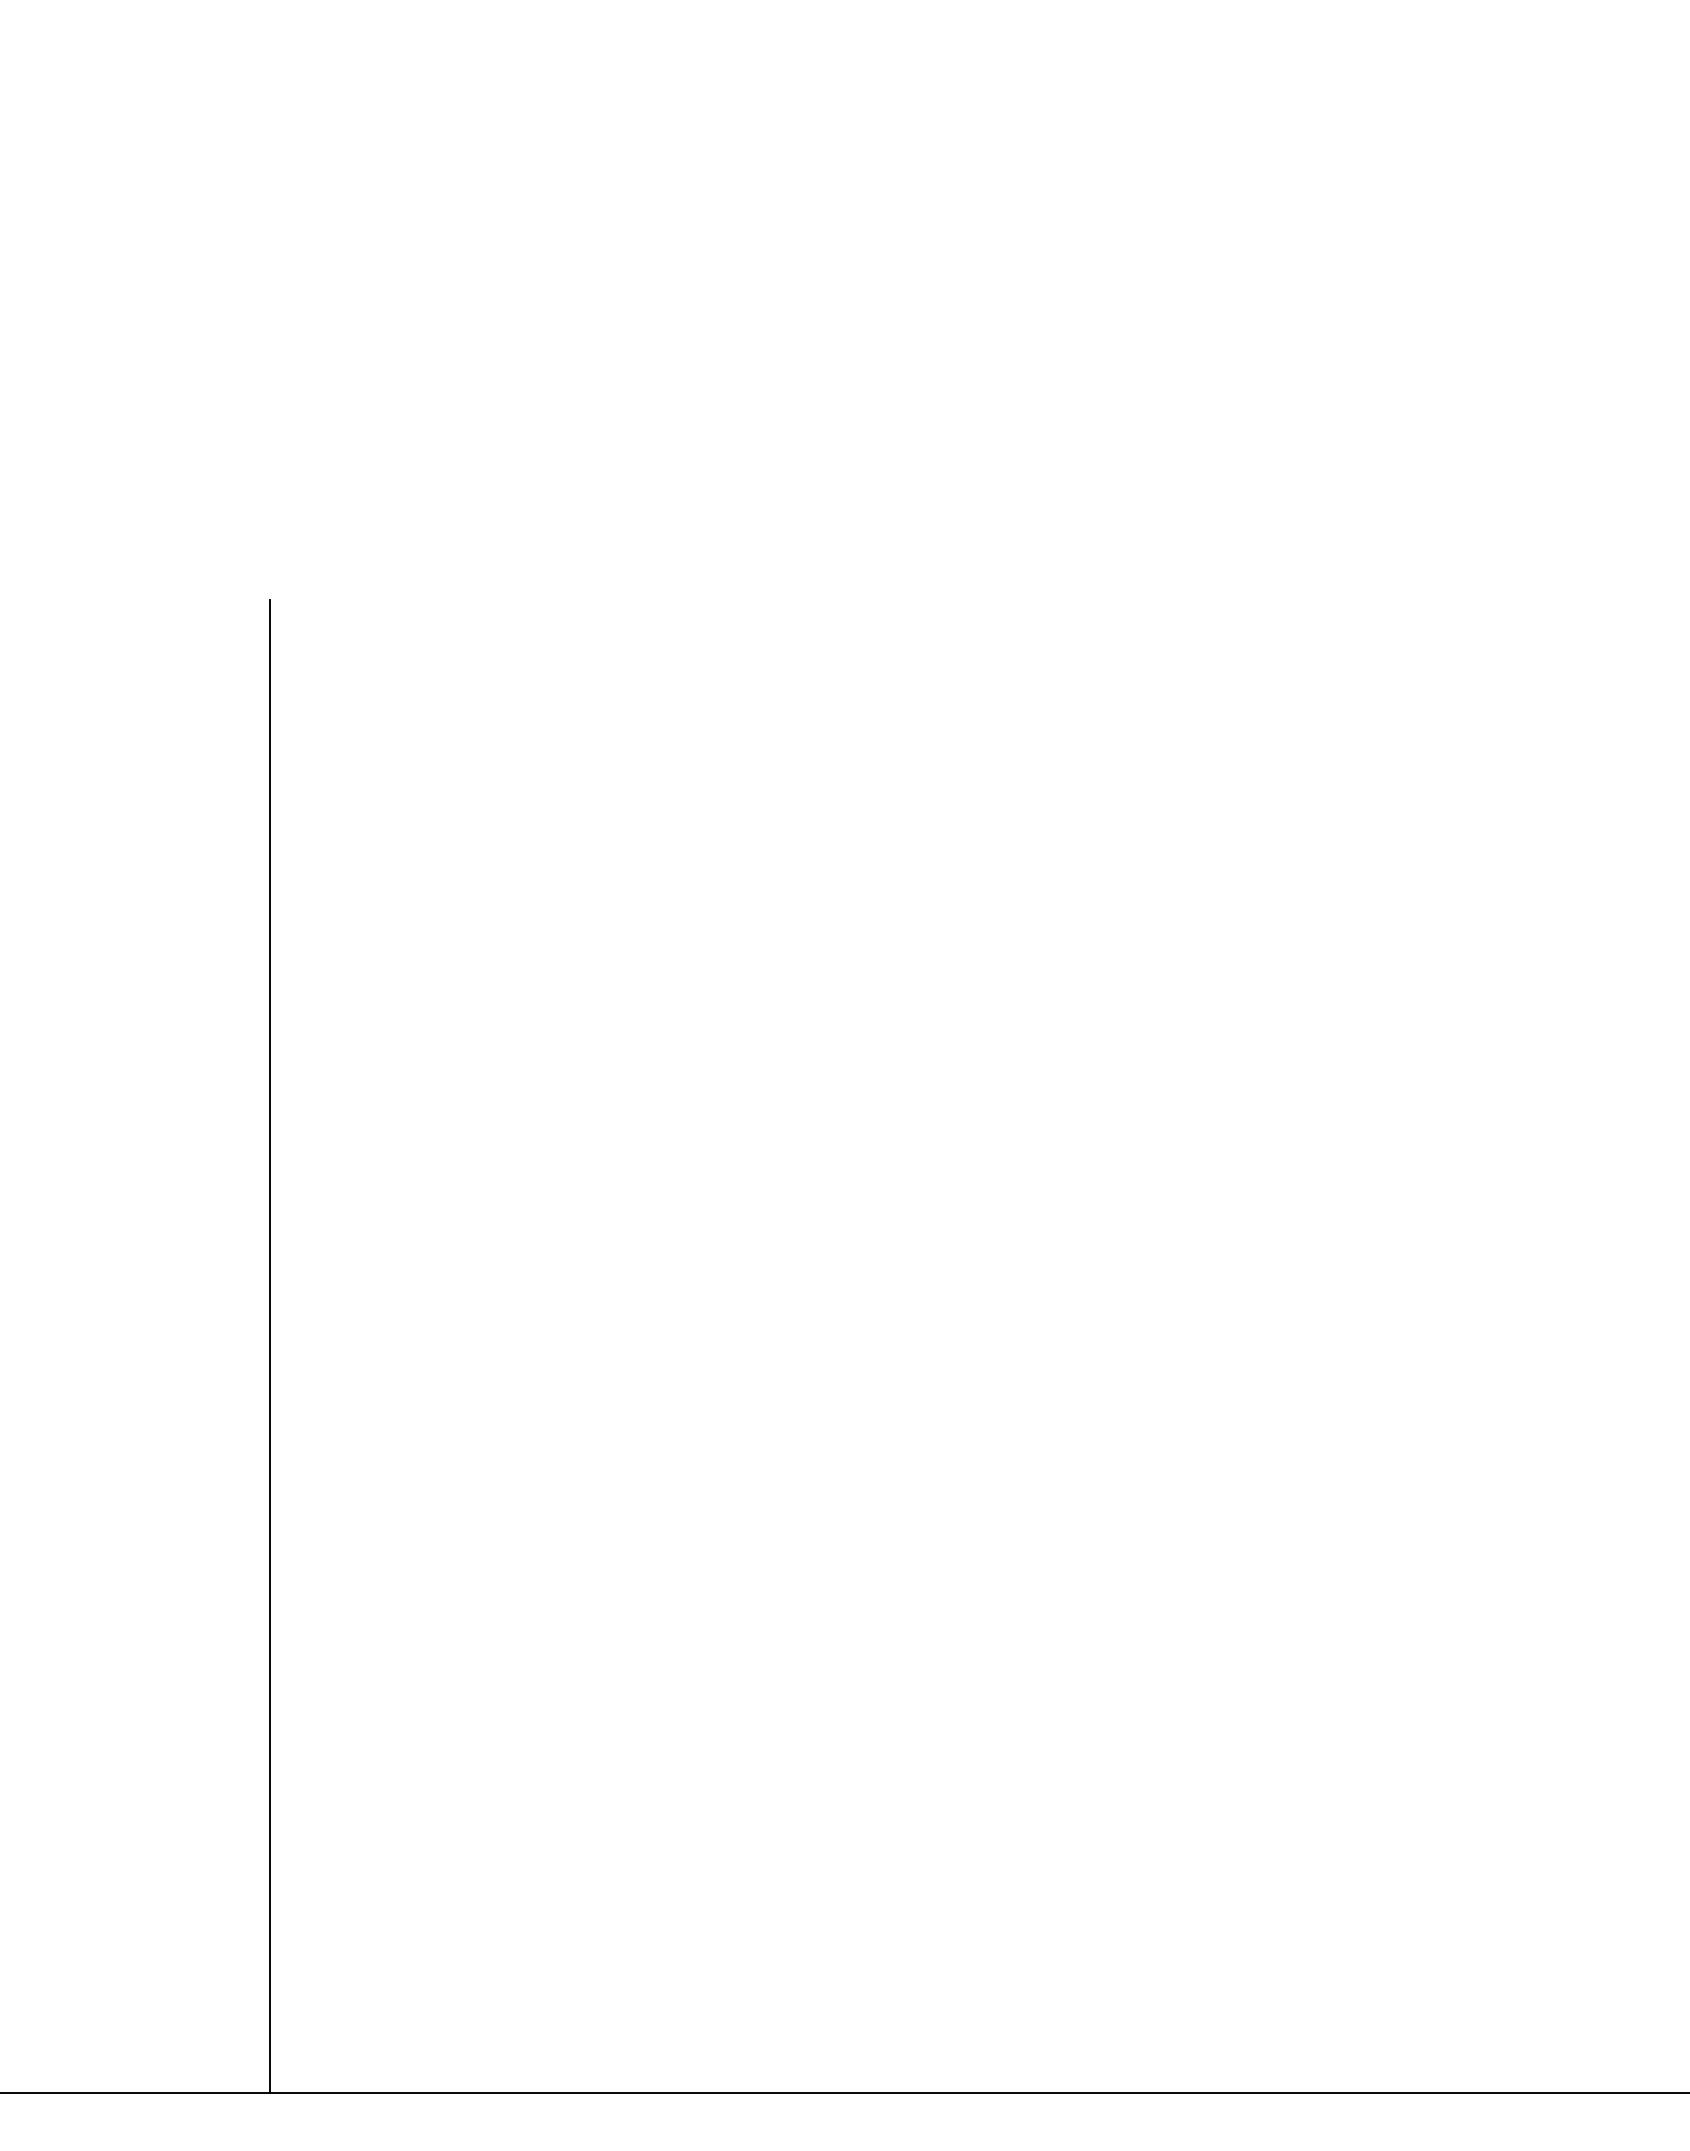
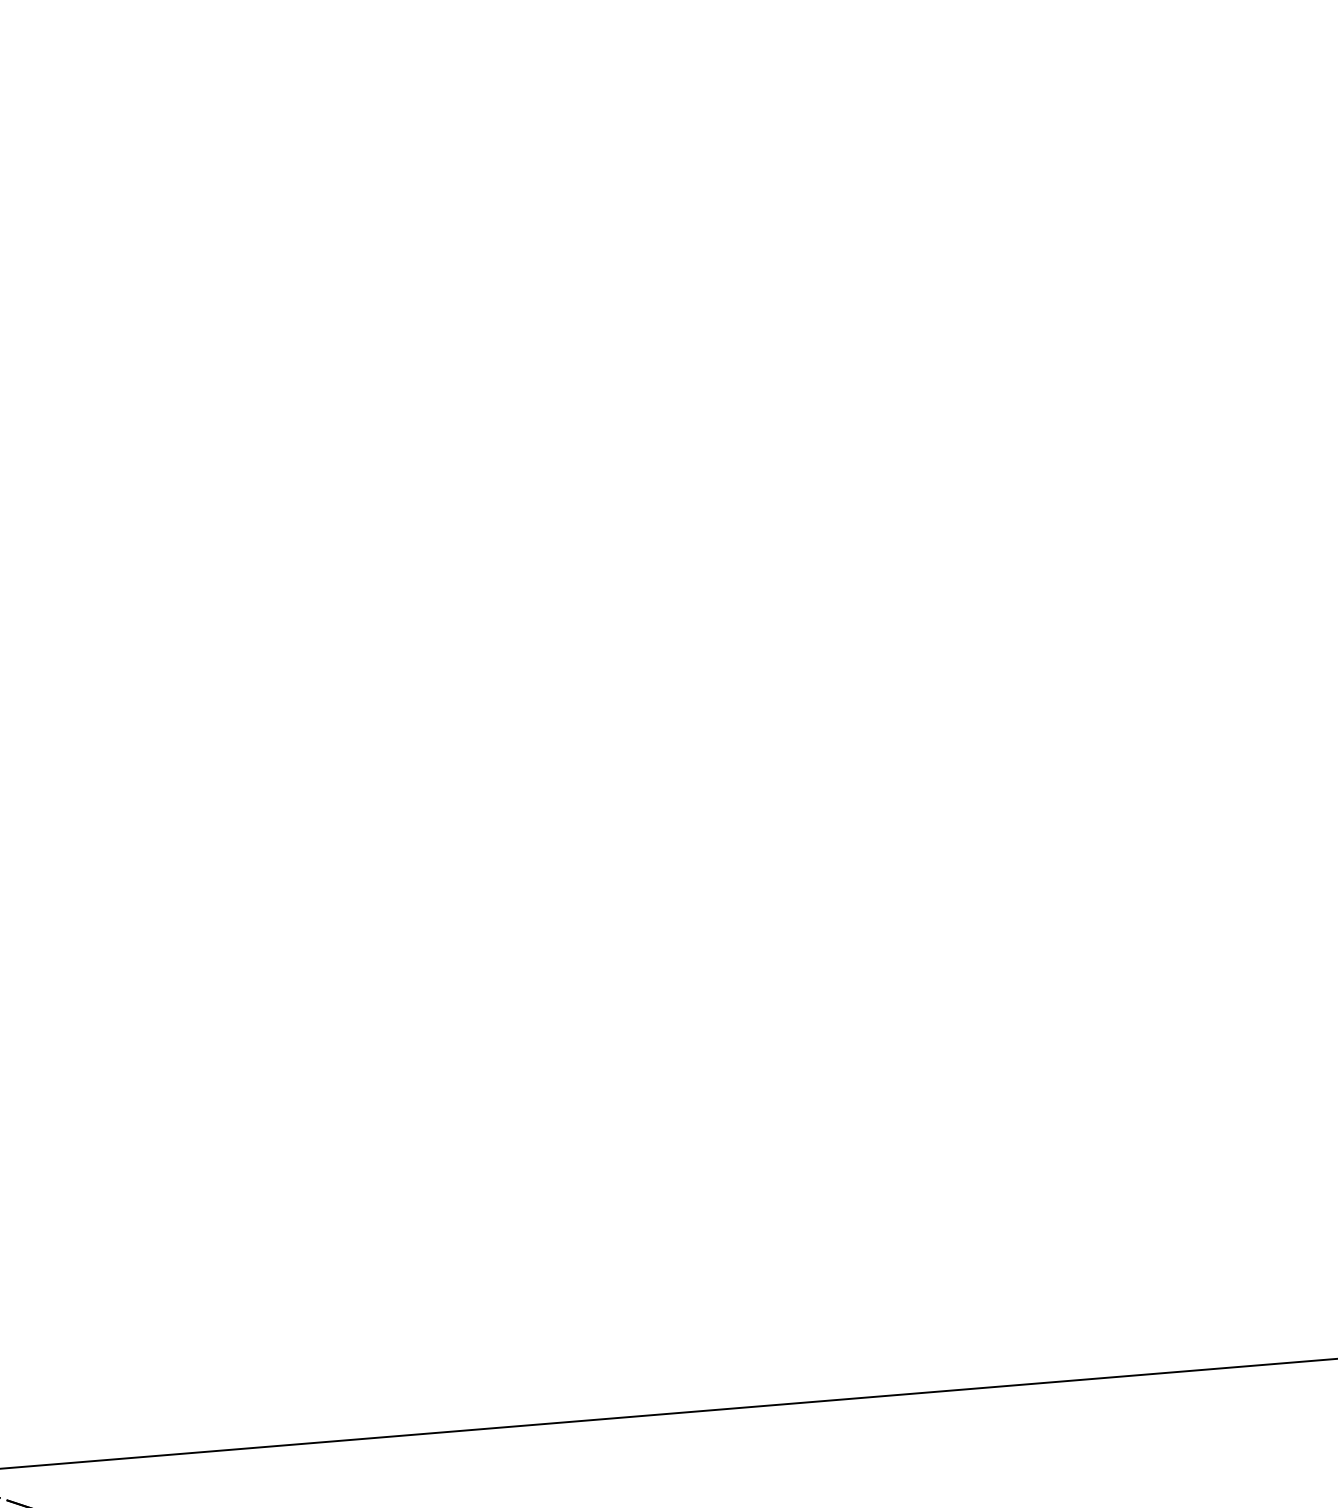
line: (270, 1345) -> (288, 849), removed

